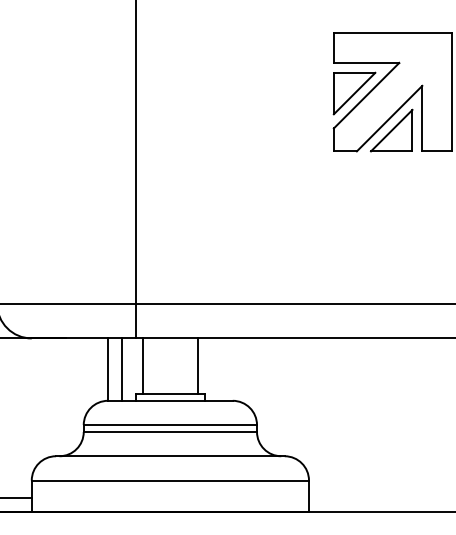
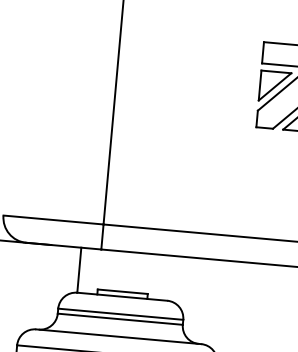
line: (142, 365) -> (104, 269), removed
line: (198, 365) -> (144, 273), removed
line: (121, 369) -> (89, 270), removed

